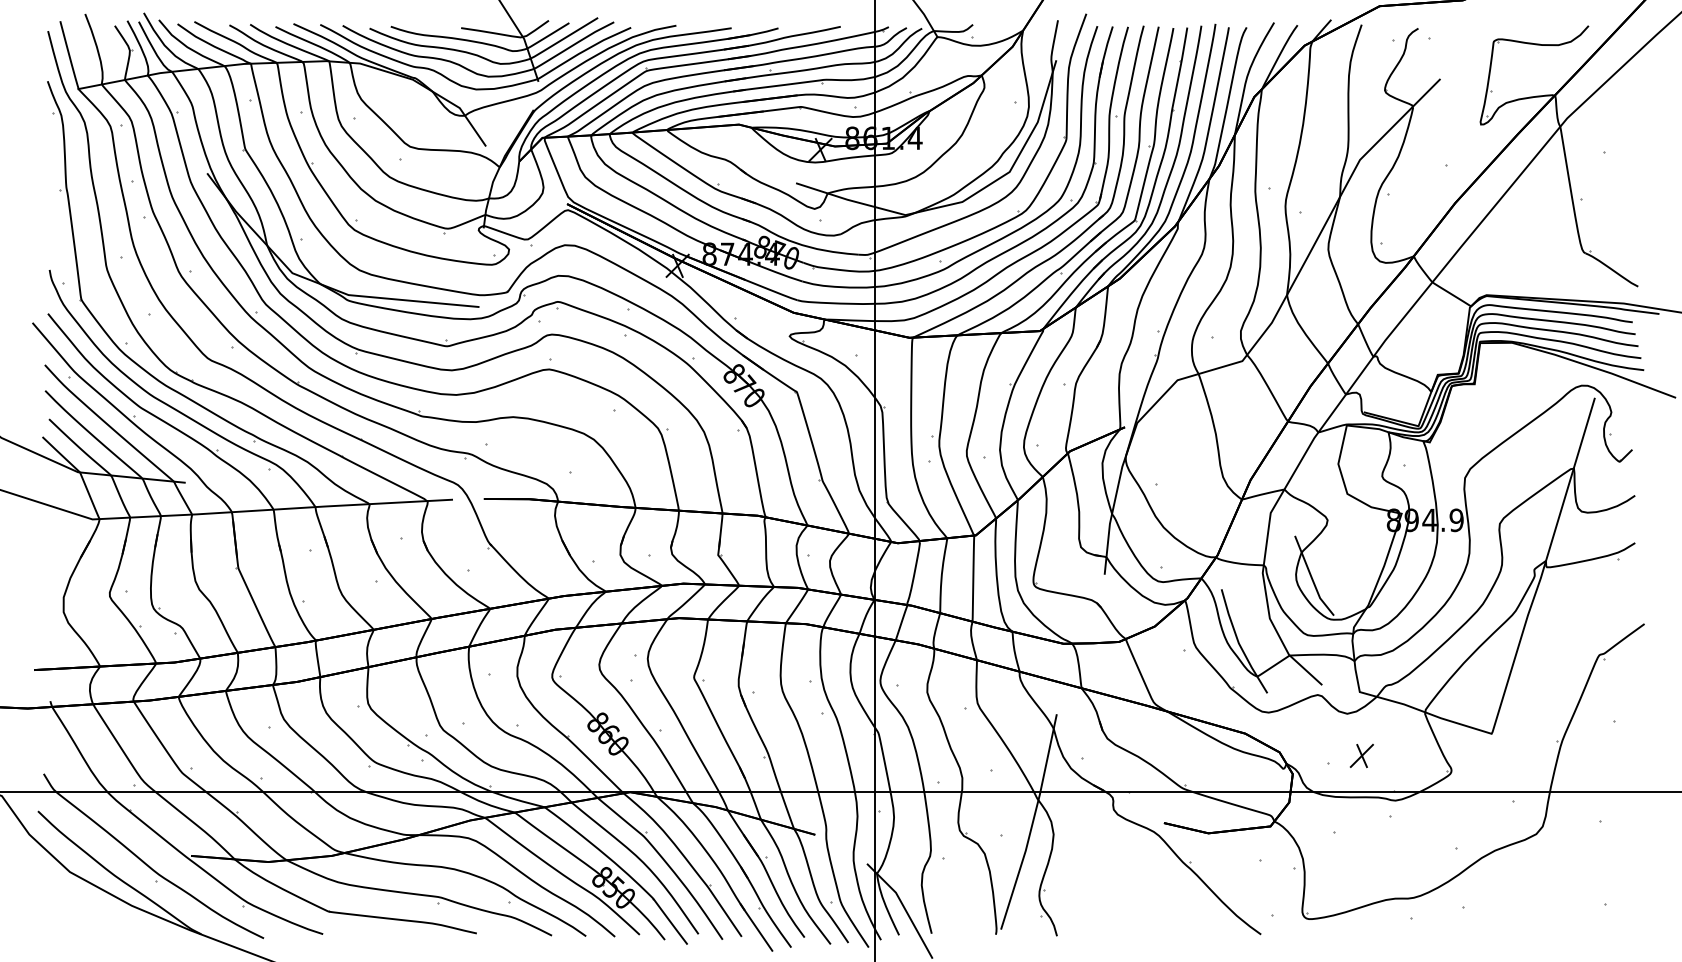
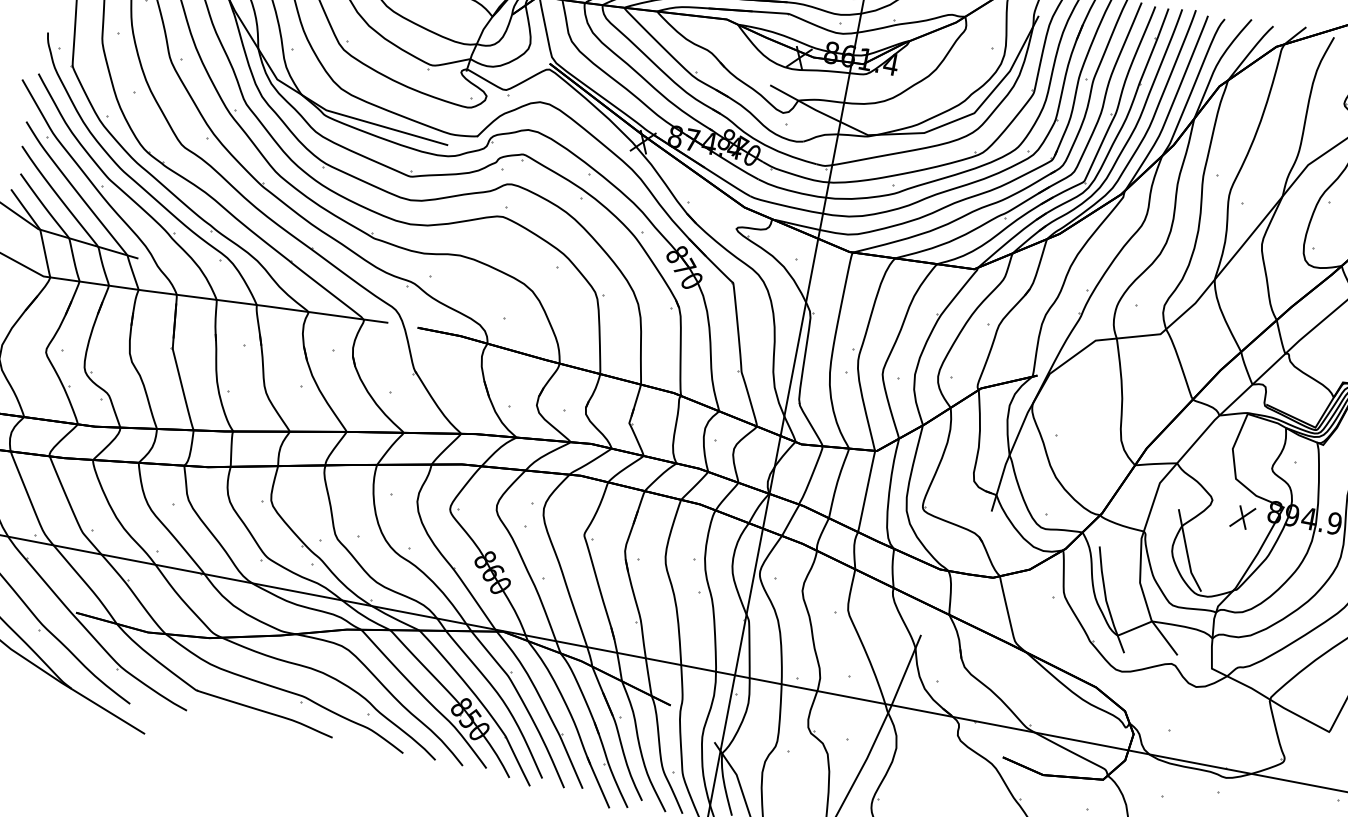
part: (1361, 755) -> (1242, 516), moved

